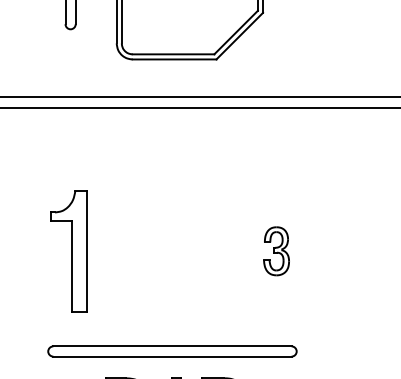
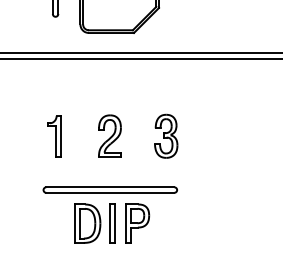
part: (170, 250) -> (109, 135), added
part: (276, 250) -> (166, 135), size x1.67
part: (68, 251) -> (54, 136), size x0.62

